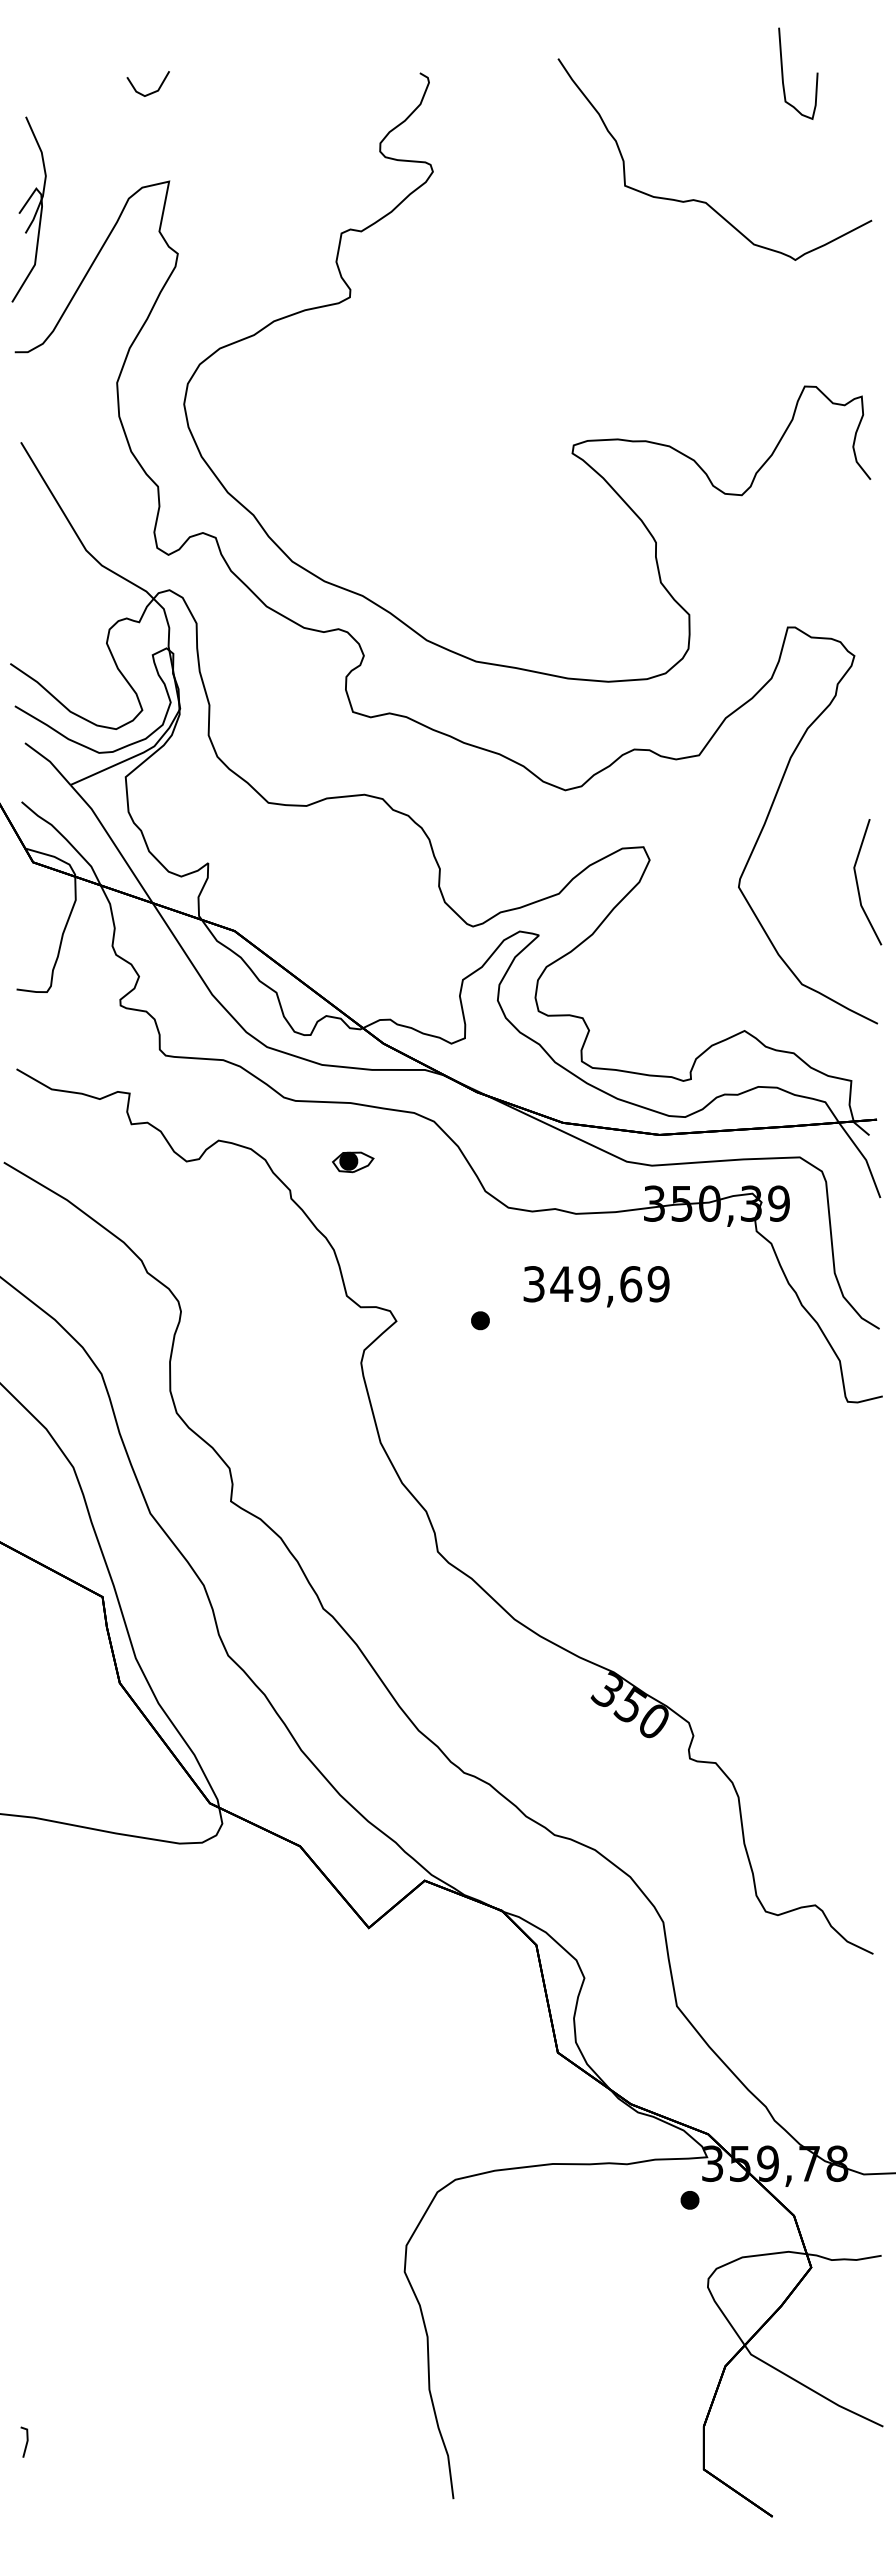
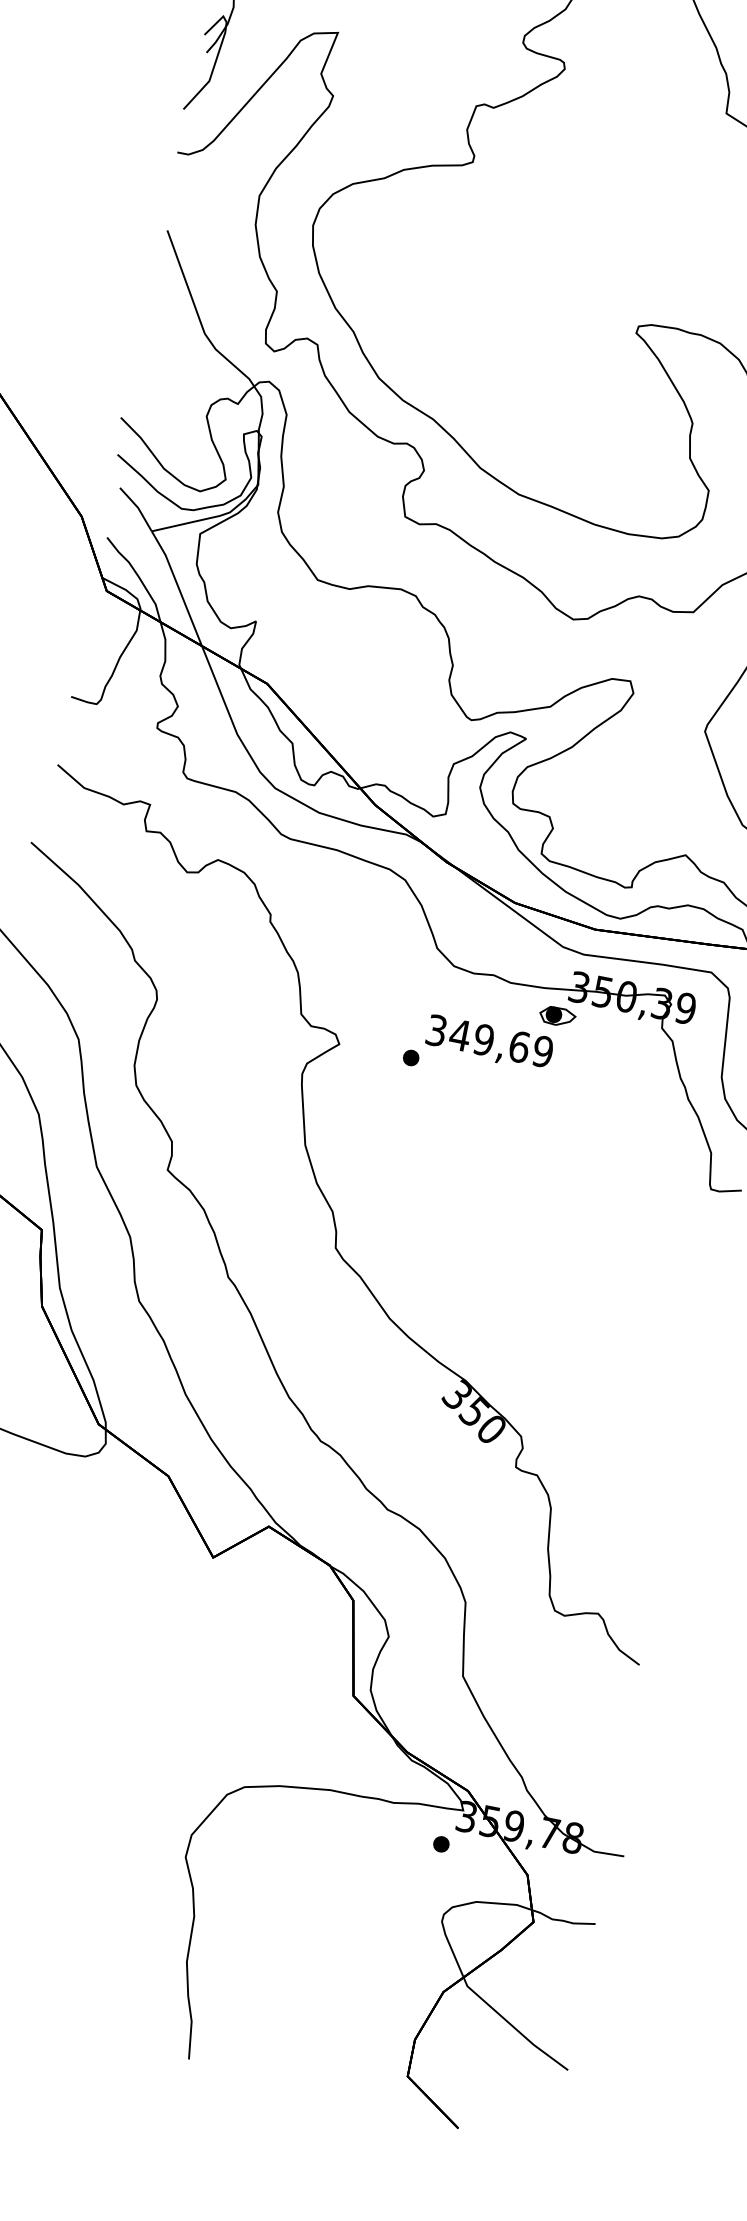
part: (353, 1162) -> (557, 1016), moved
text: (596, 1286) -> (489, 1043), moved

